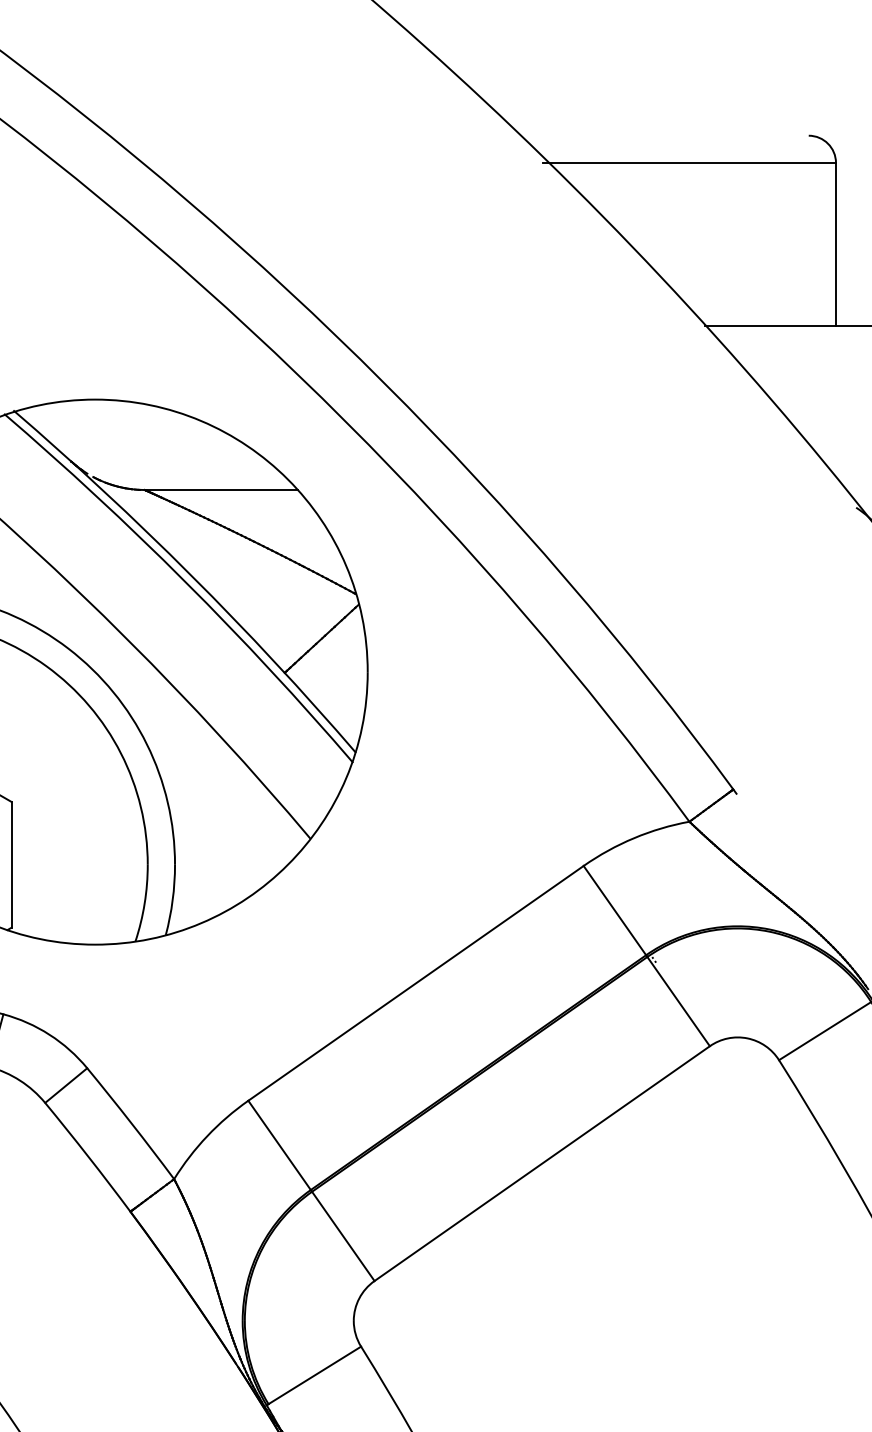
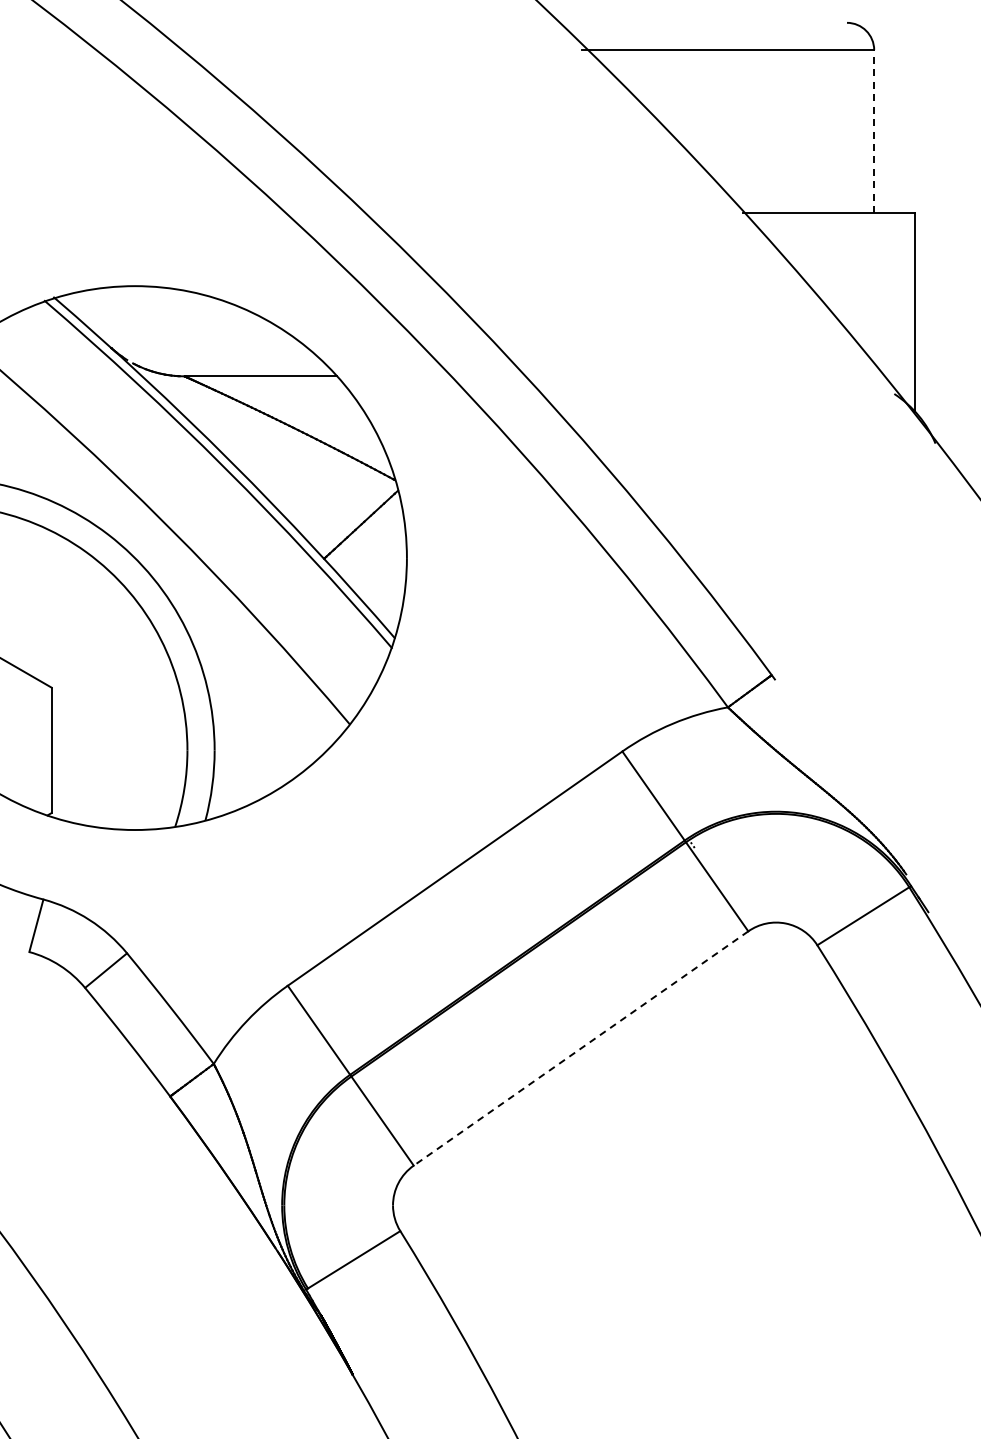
line: (836, 244) -> (874, 131), solid -> dashed
line: (541, 1163) -> (580, 1048), solid -> dashed

